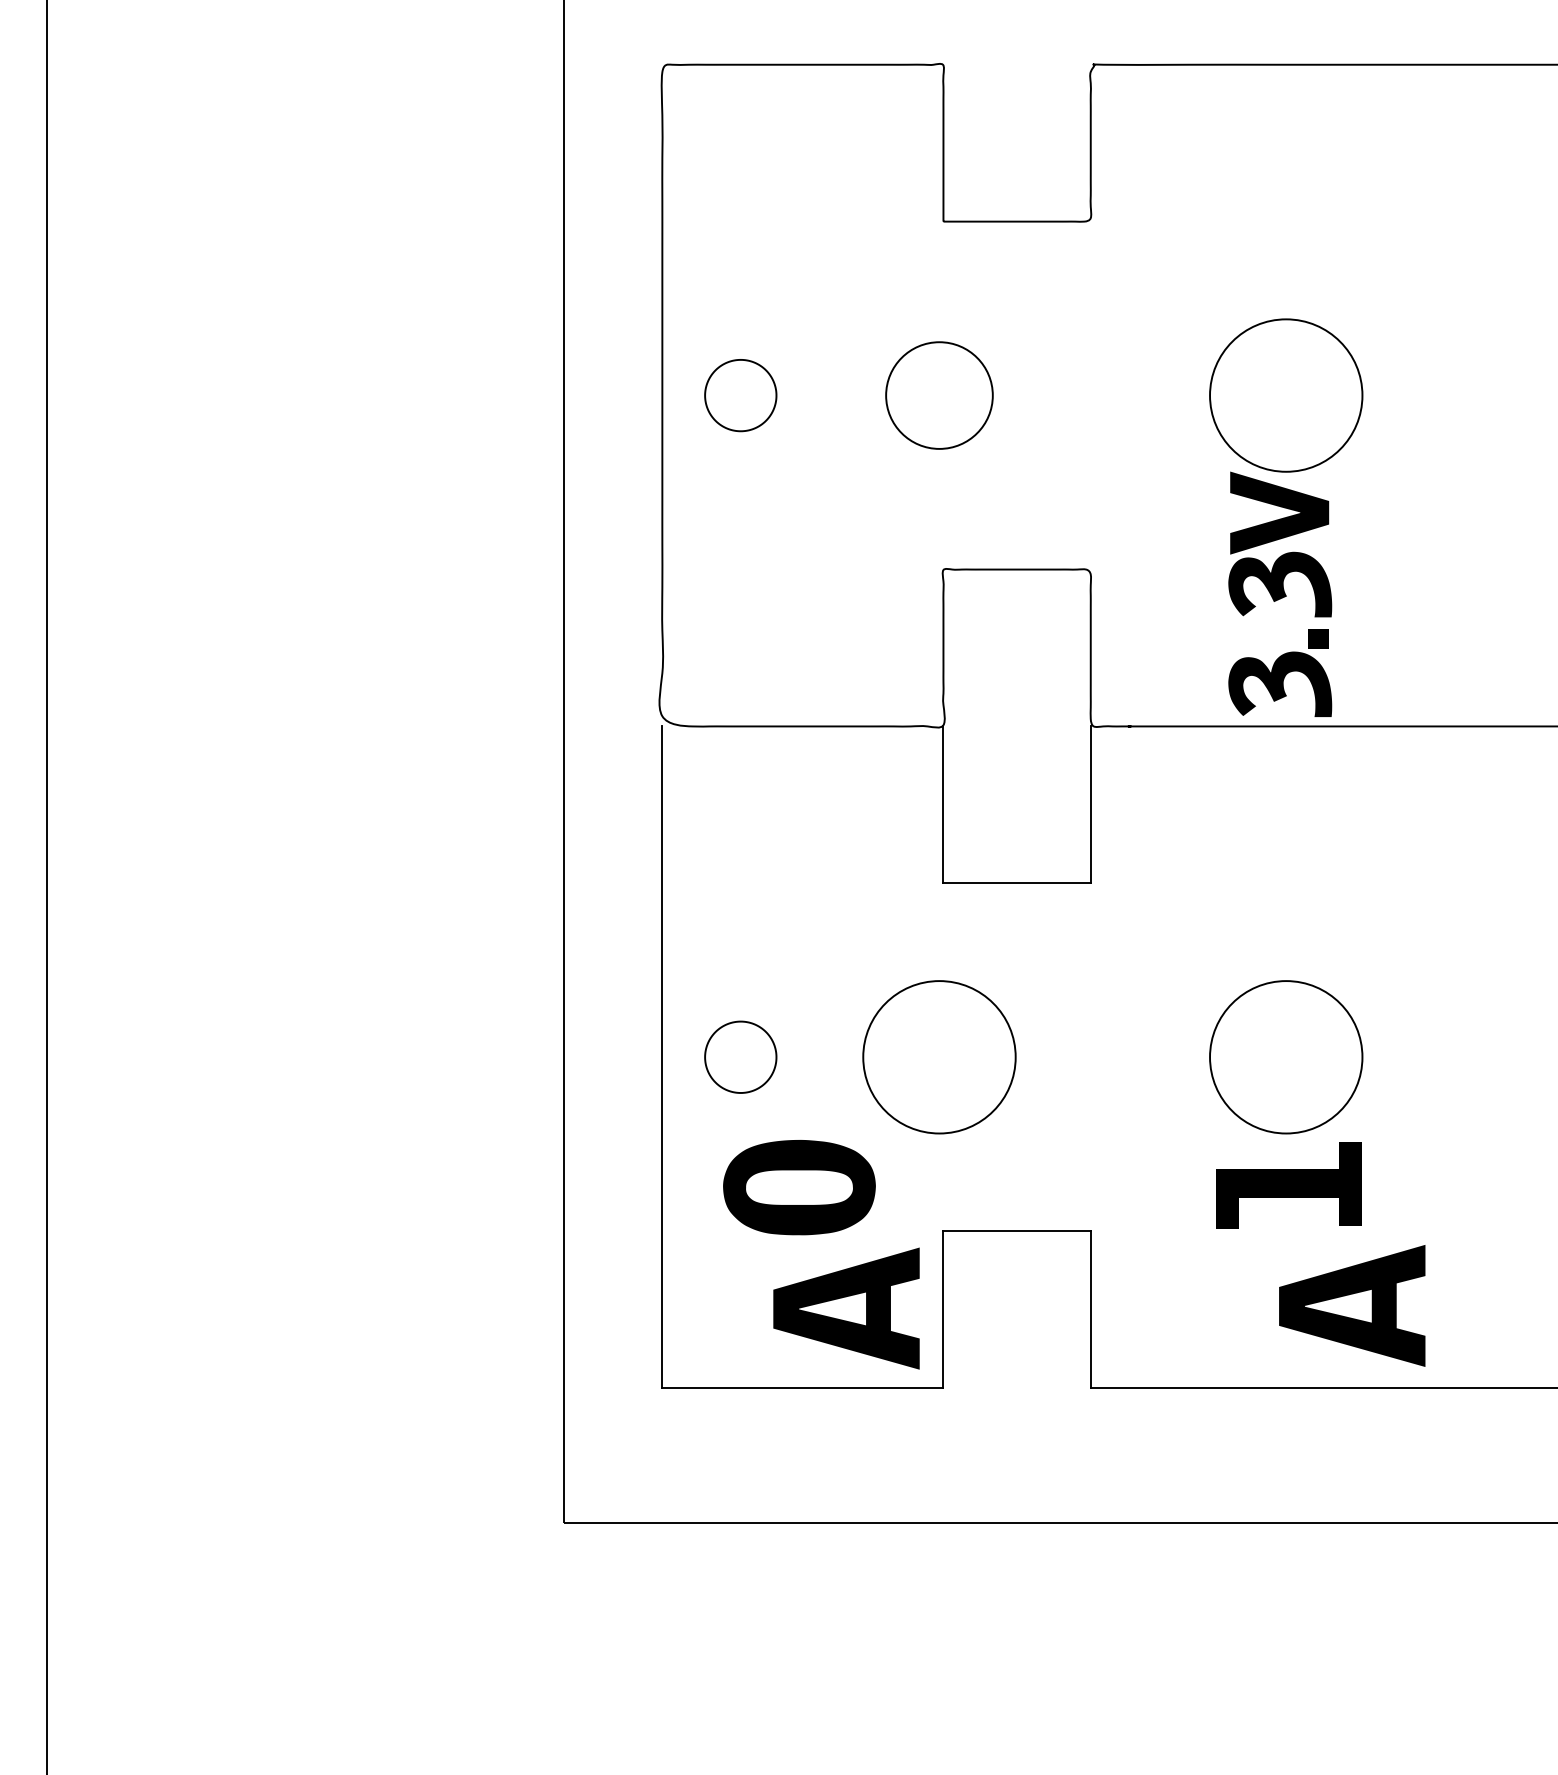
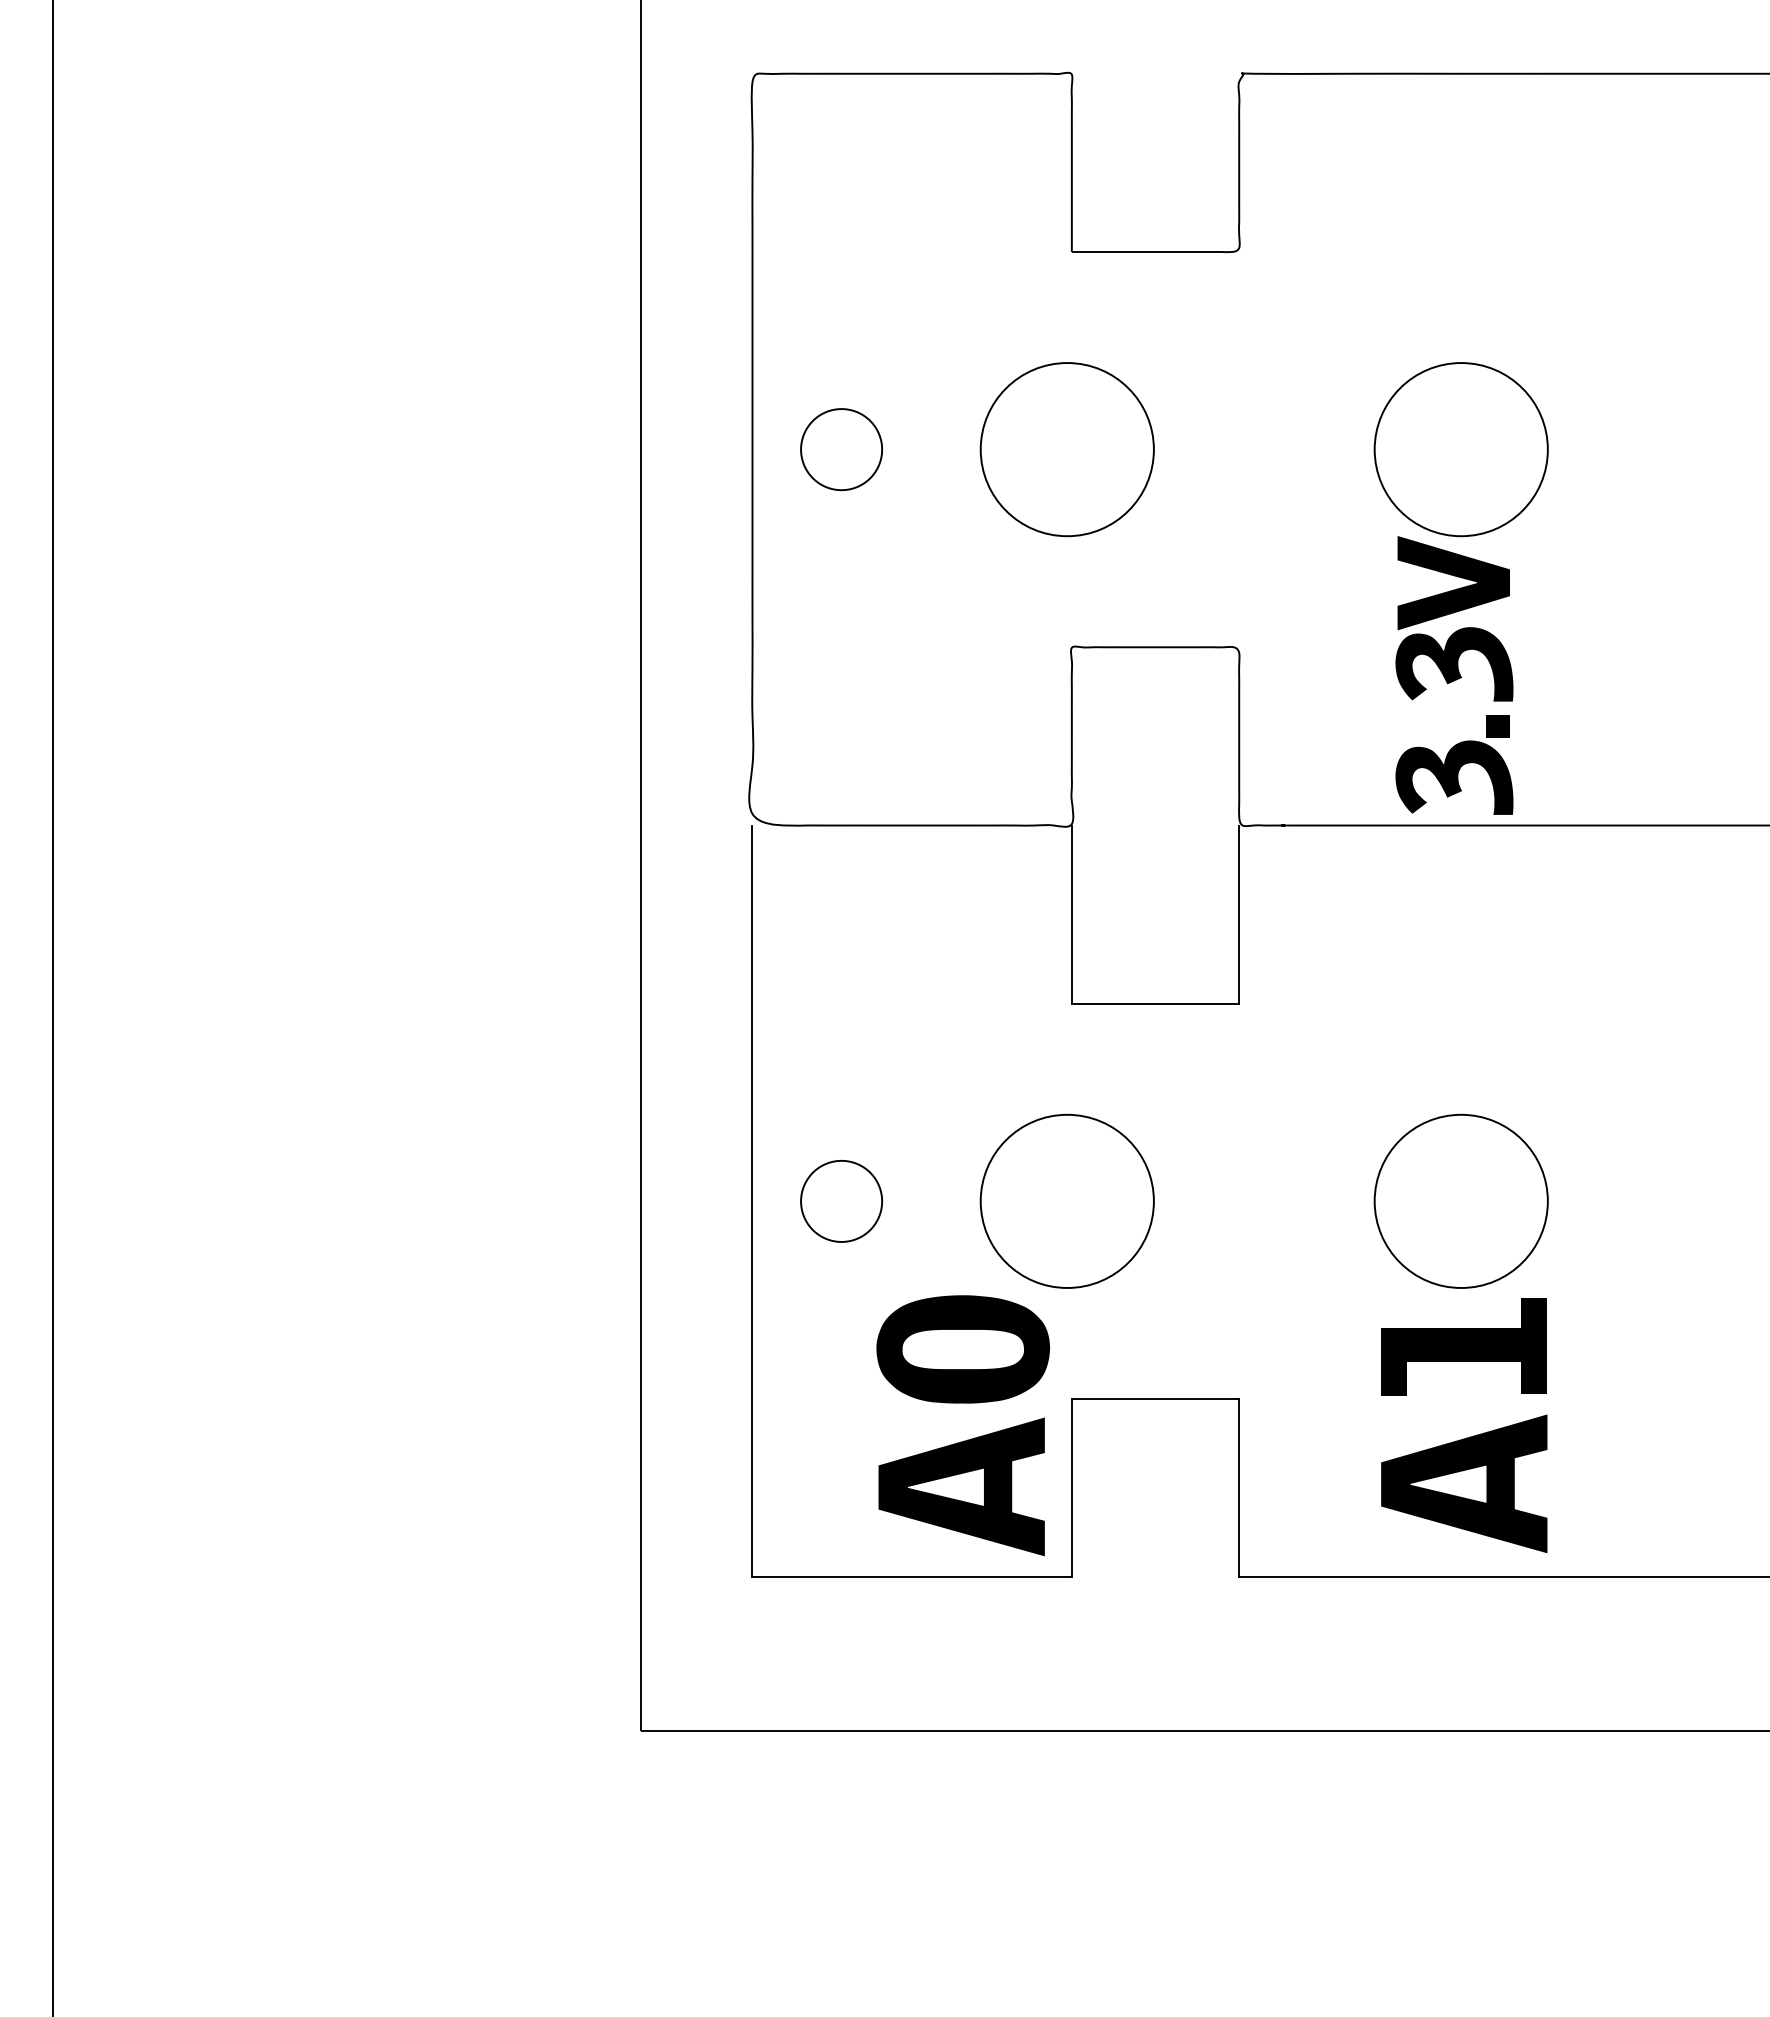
circle: (938, 395) -> (1066, 449), size x1.43
part: (799, 1187) -> (963, 1349), moved
part: (1352, 1305) -> (1464, 1483), moved

